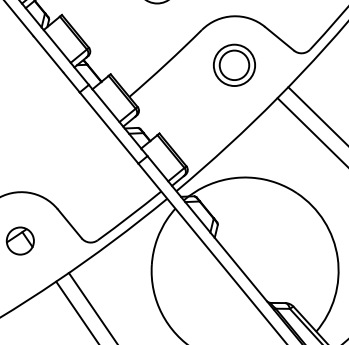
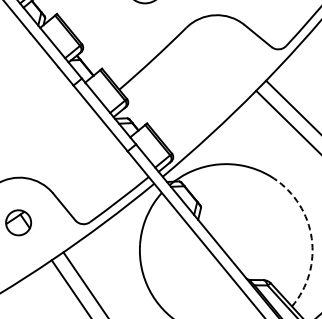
part: (234, 64) -> (216, 59), removed
arc: (337, 258) -> (311, 238), solid -> dashed

